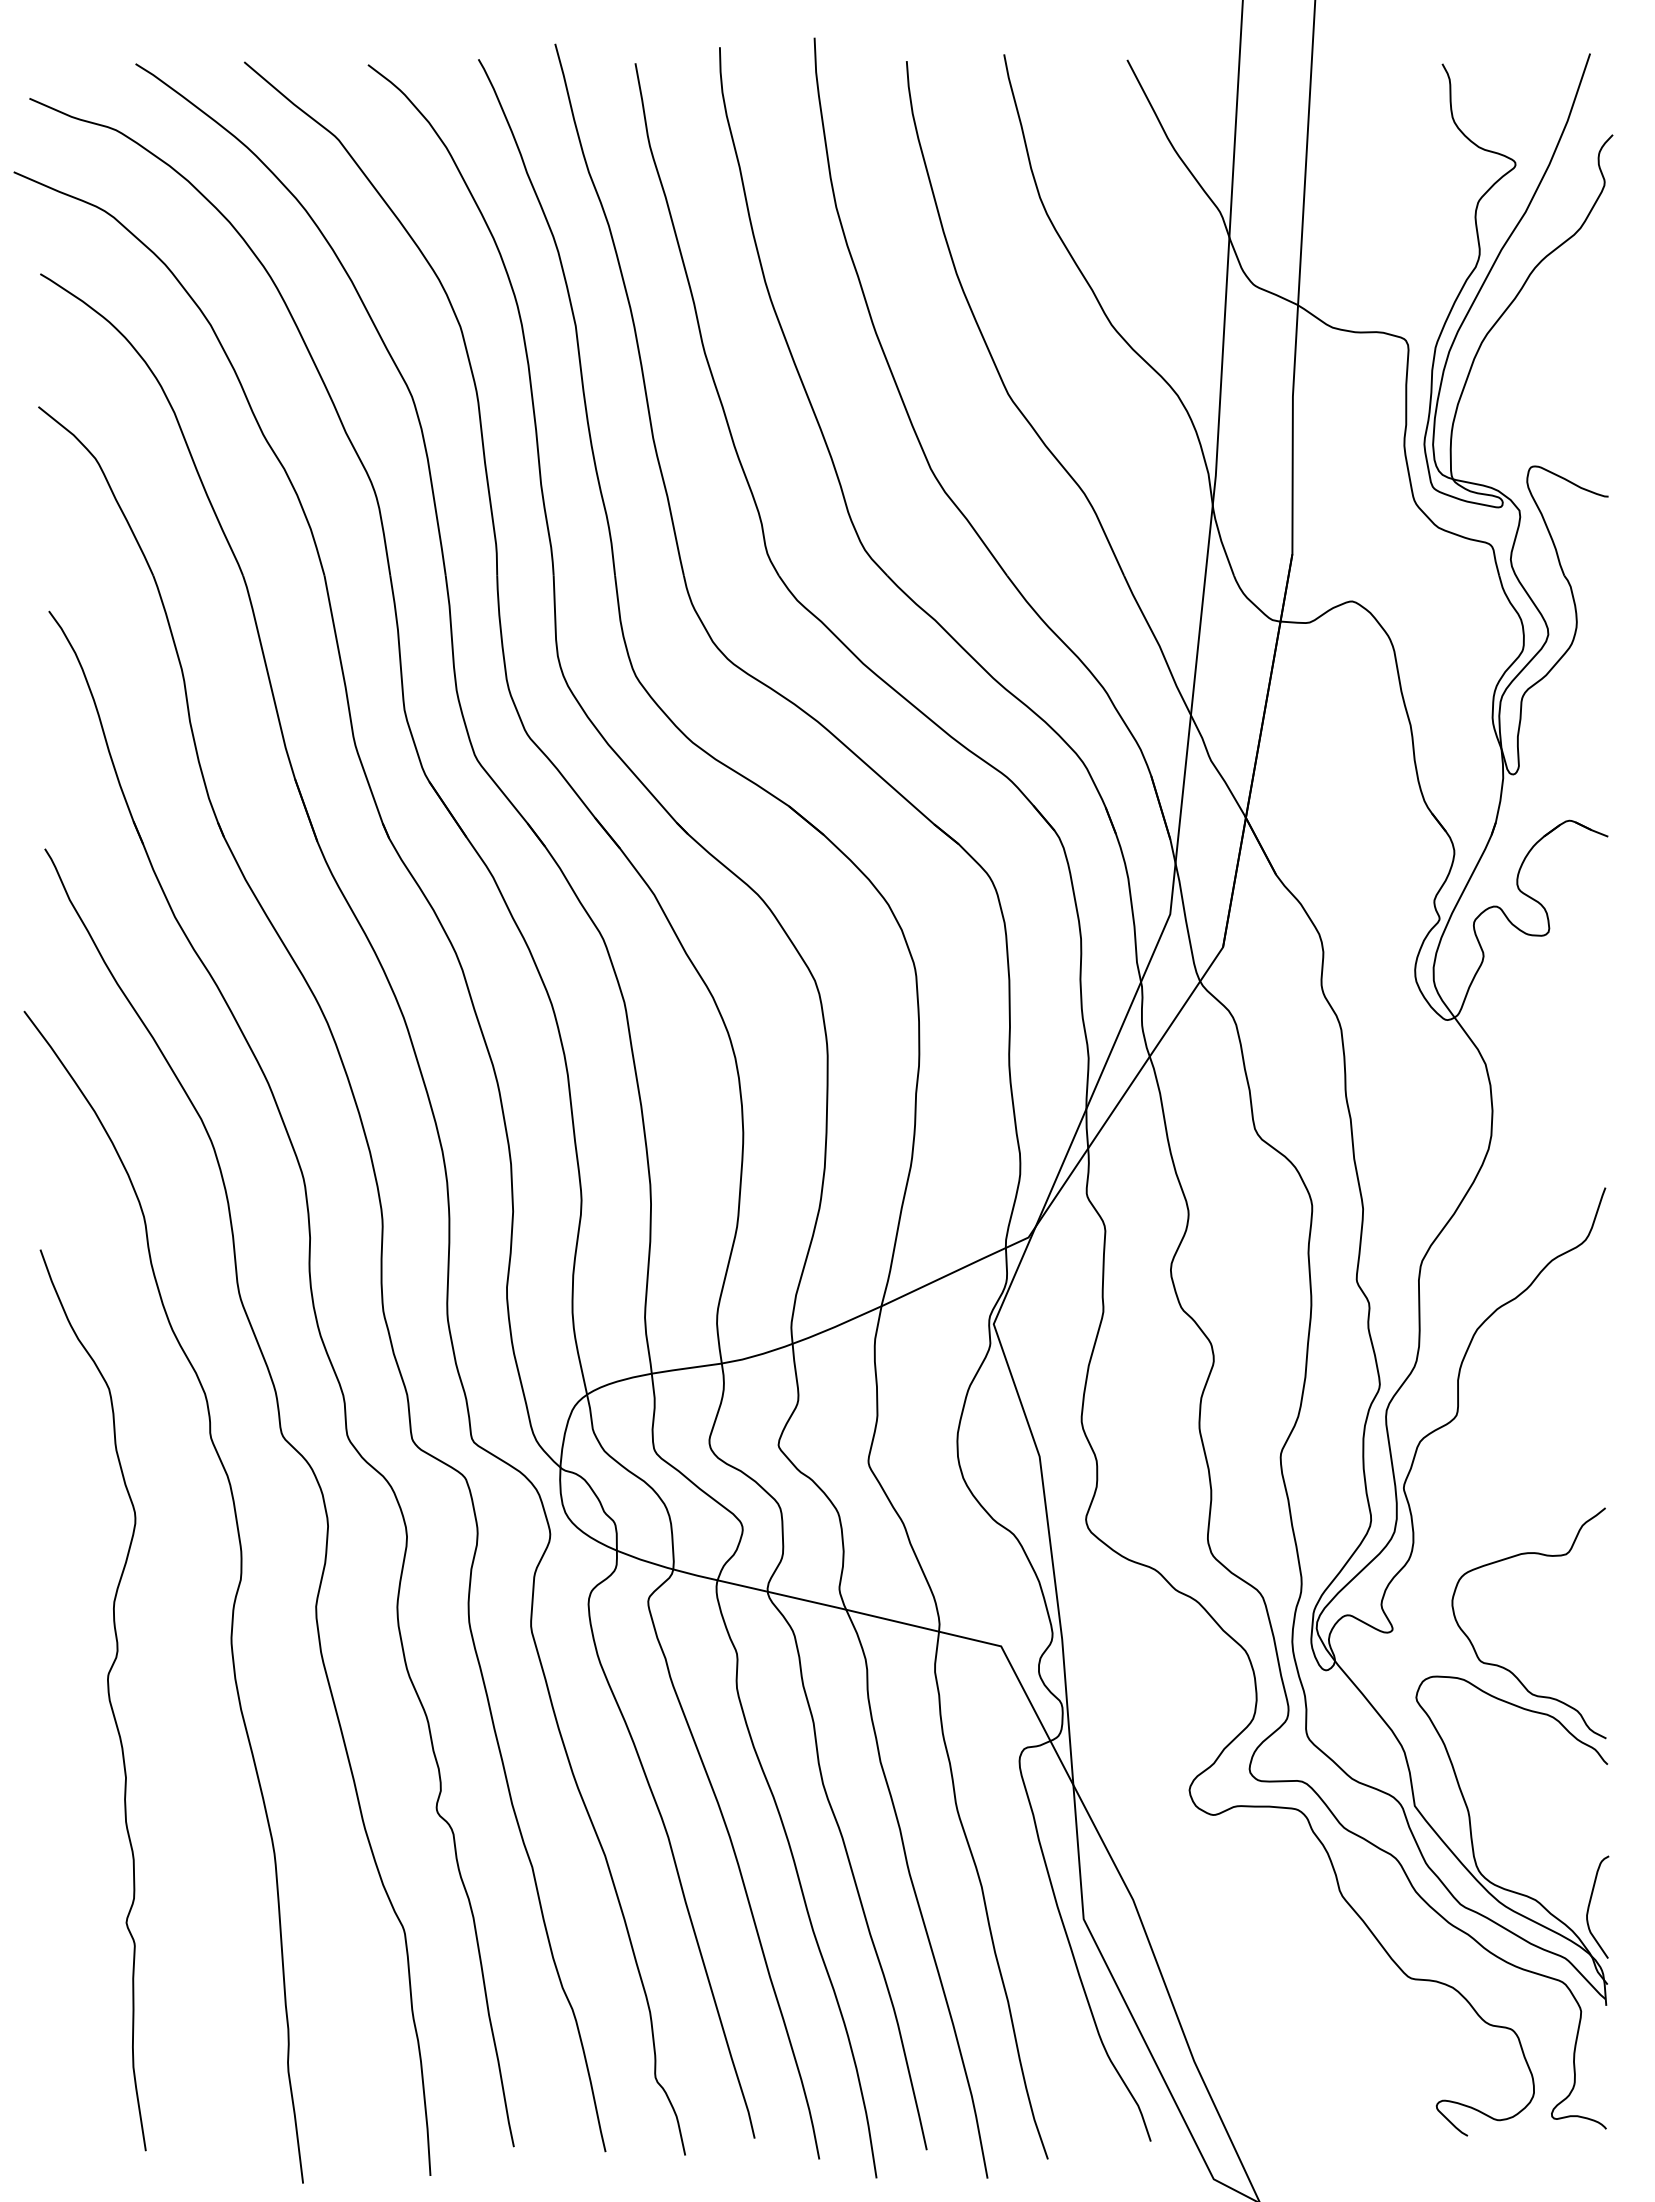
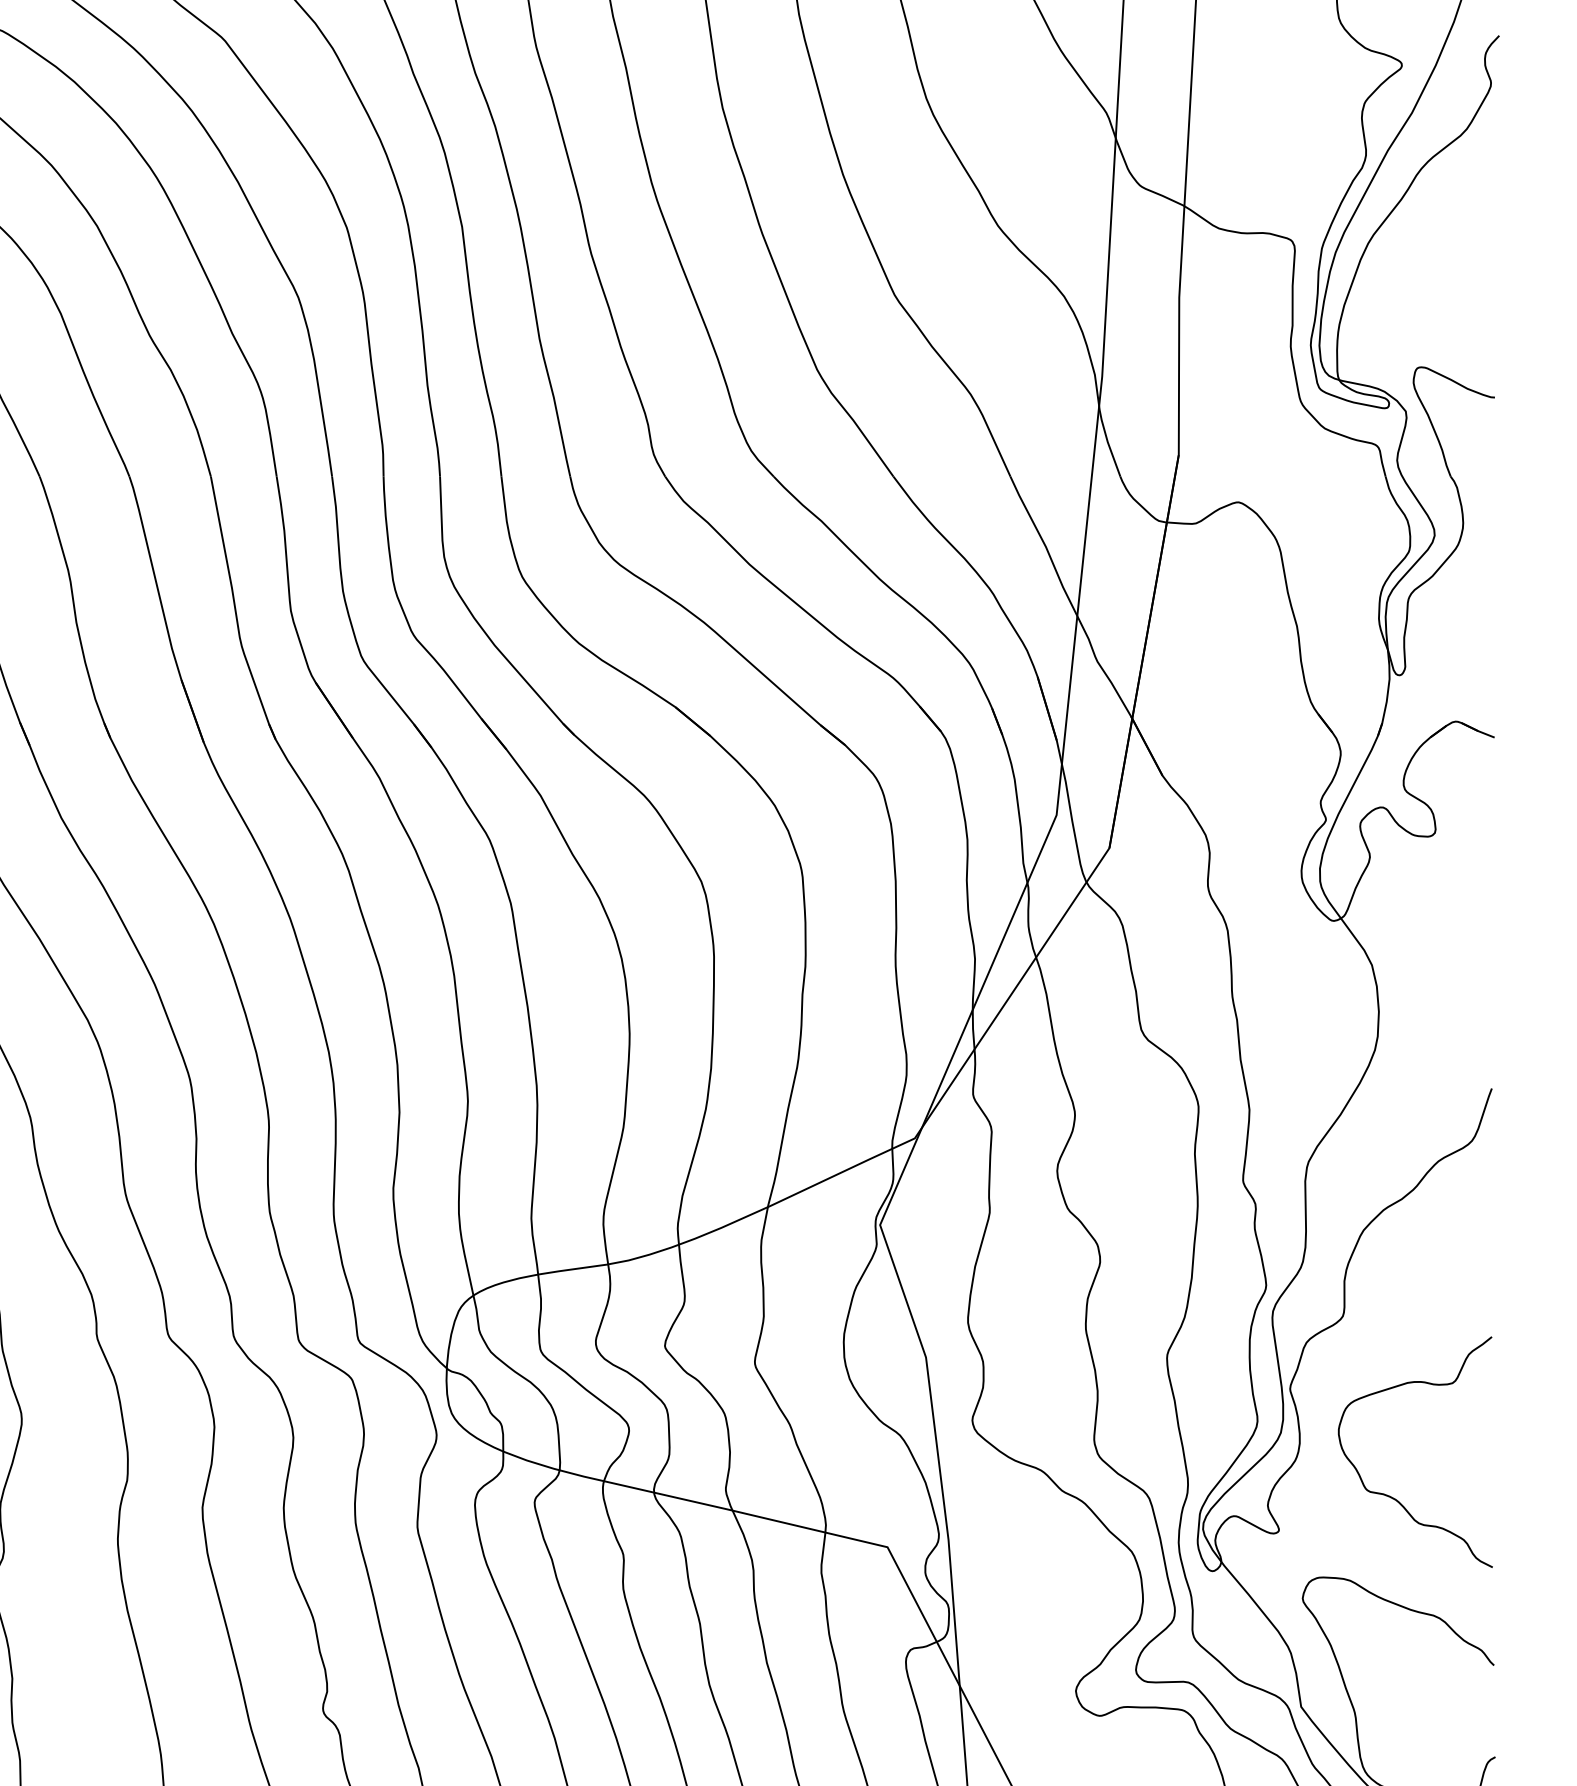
curve: (1505, 1667) -> (1391, 1496), moved

